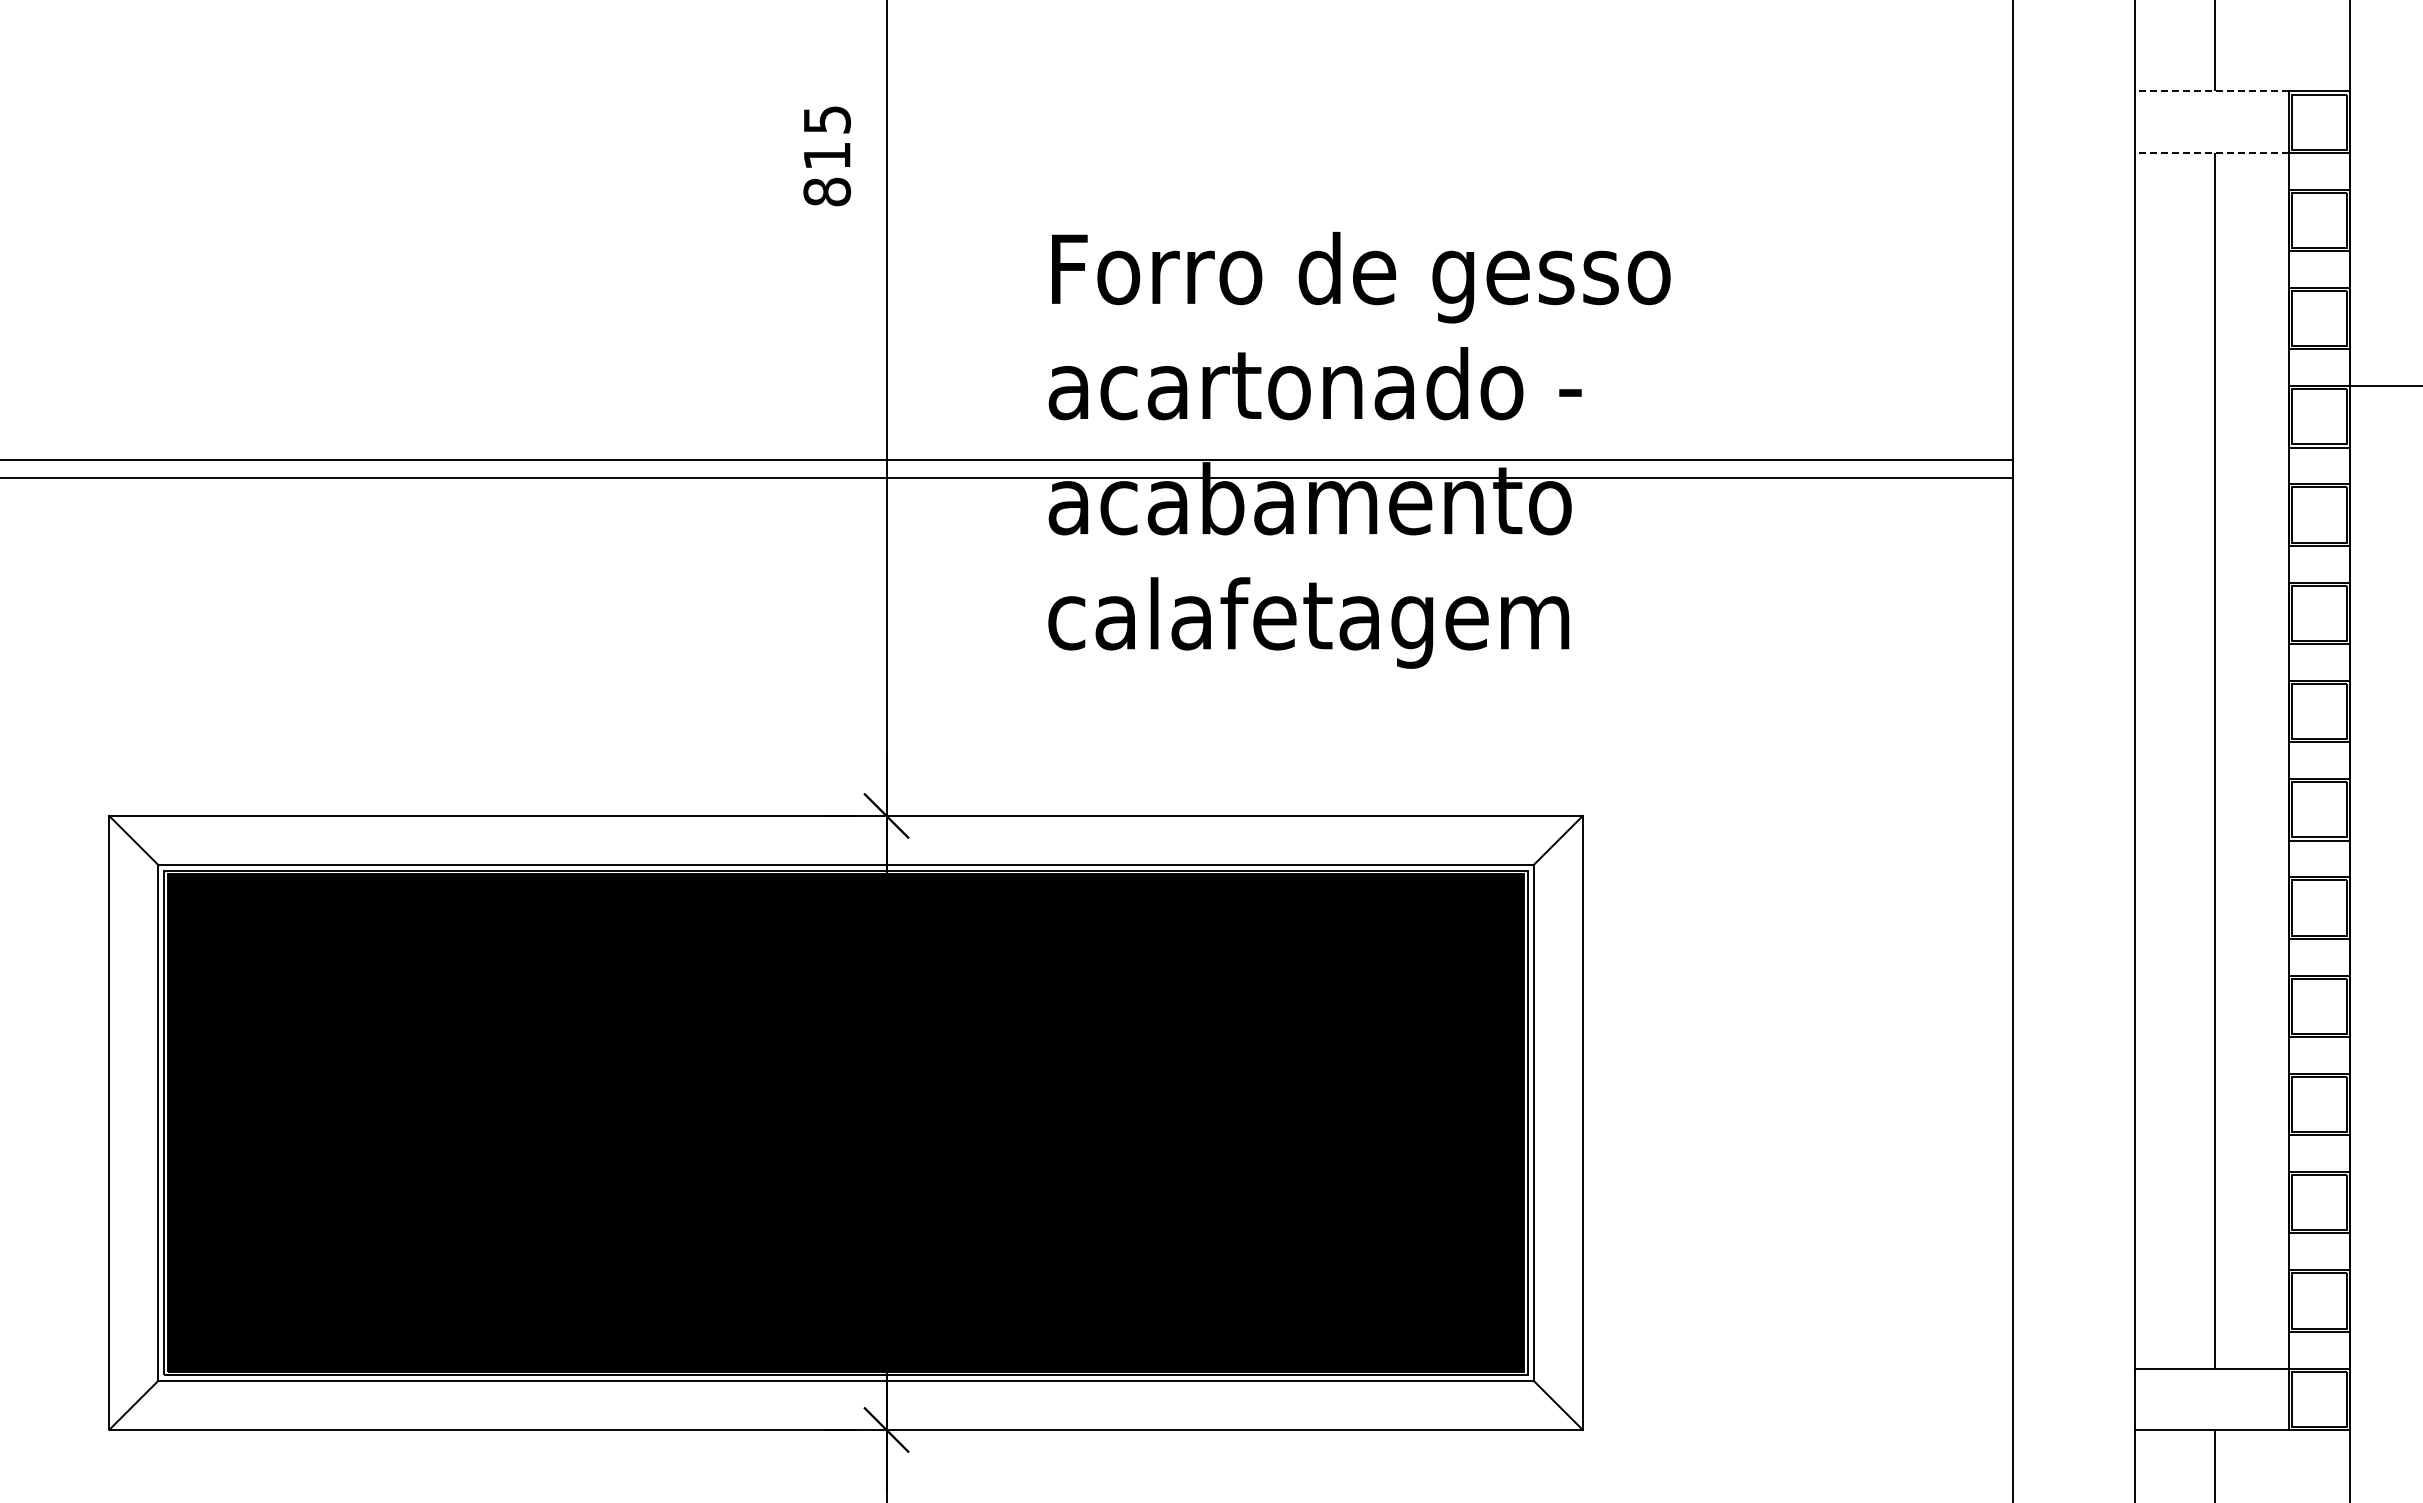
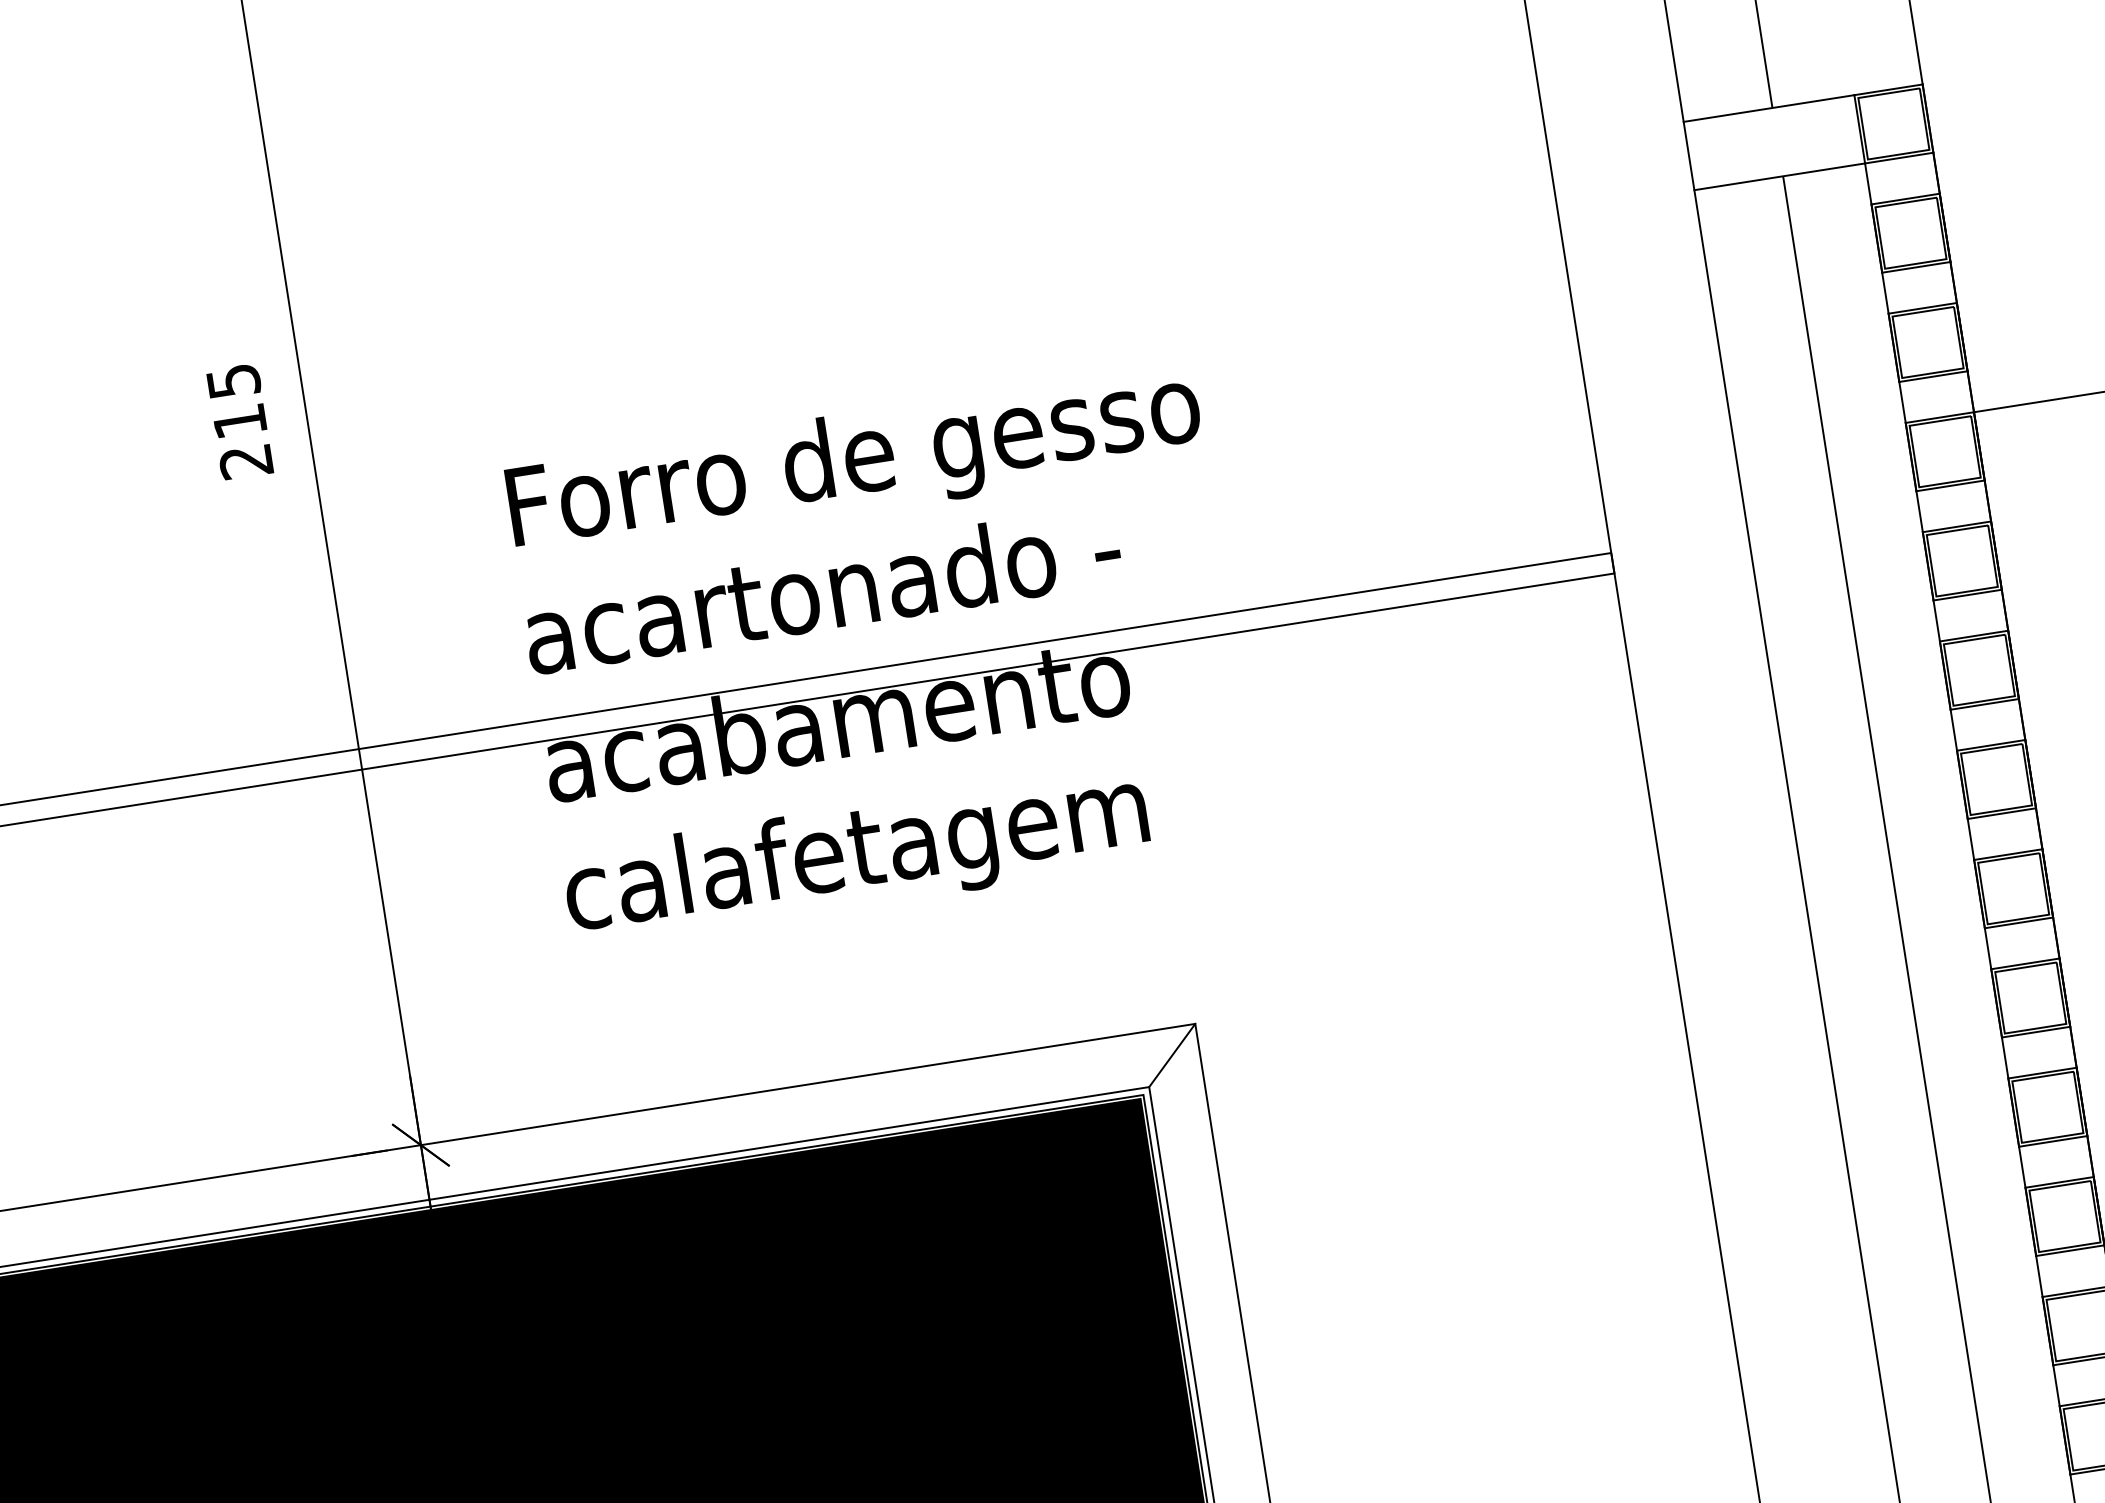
line: (2212, 91) -> (1769, 108), dashed -> solid
line: (2212, 152) -> (1780, 176), dashed -> solid
text: (827, 191) -> (246, 460), 815 -> 215

